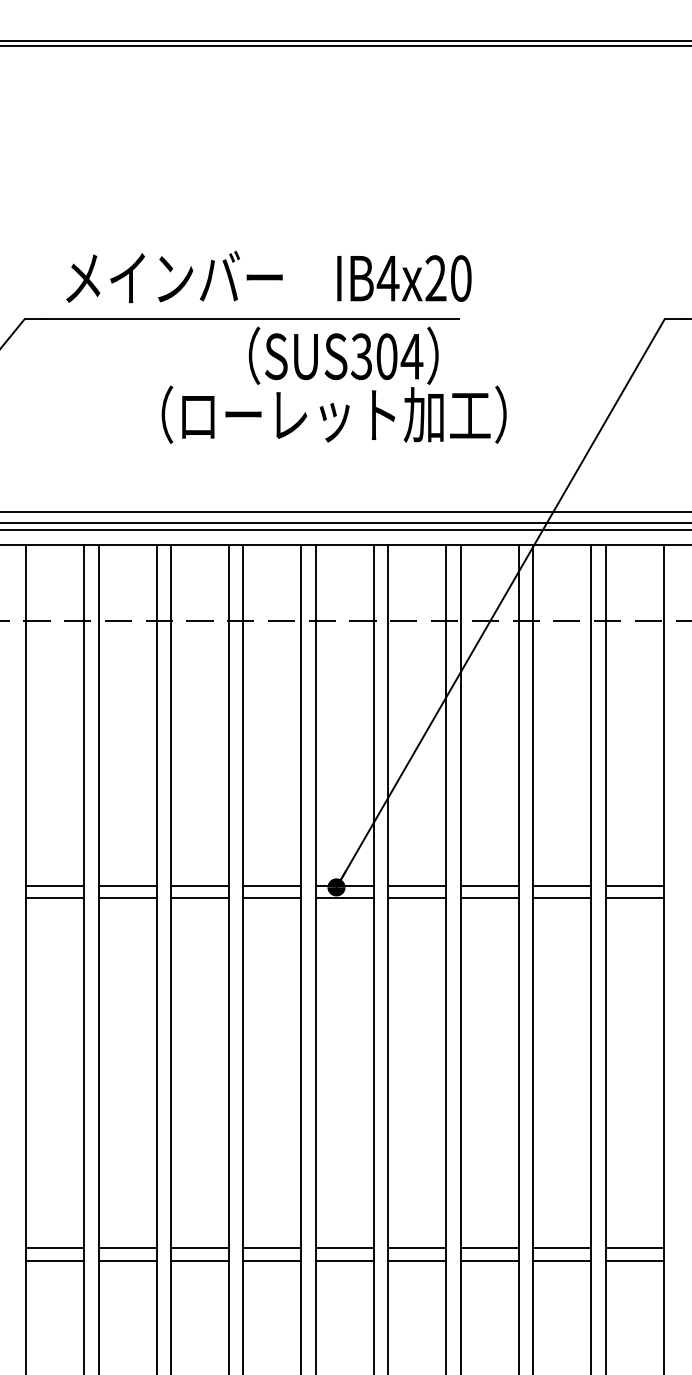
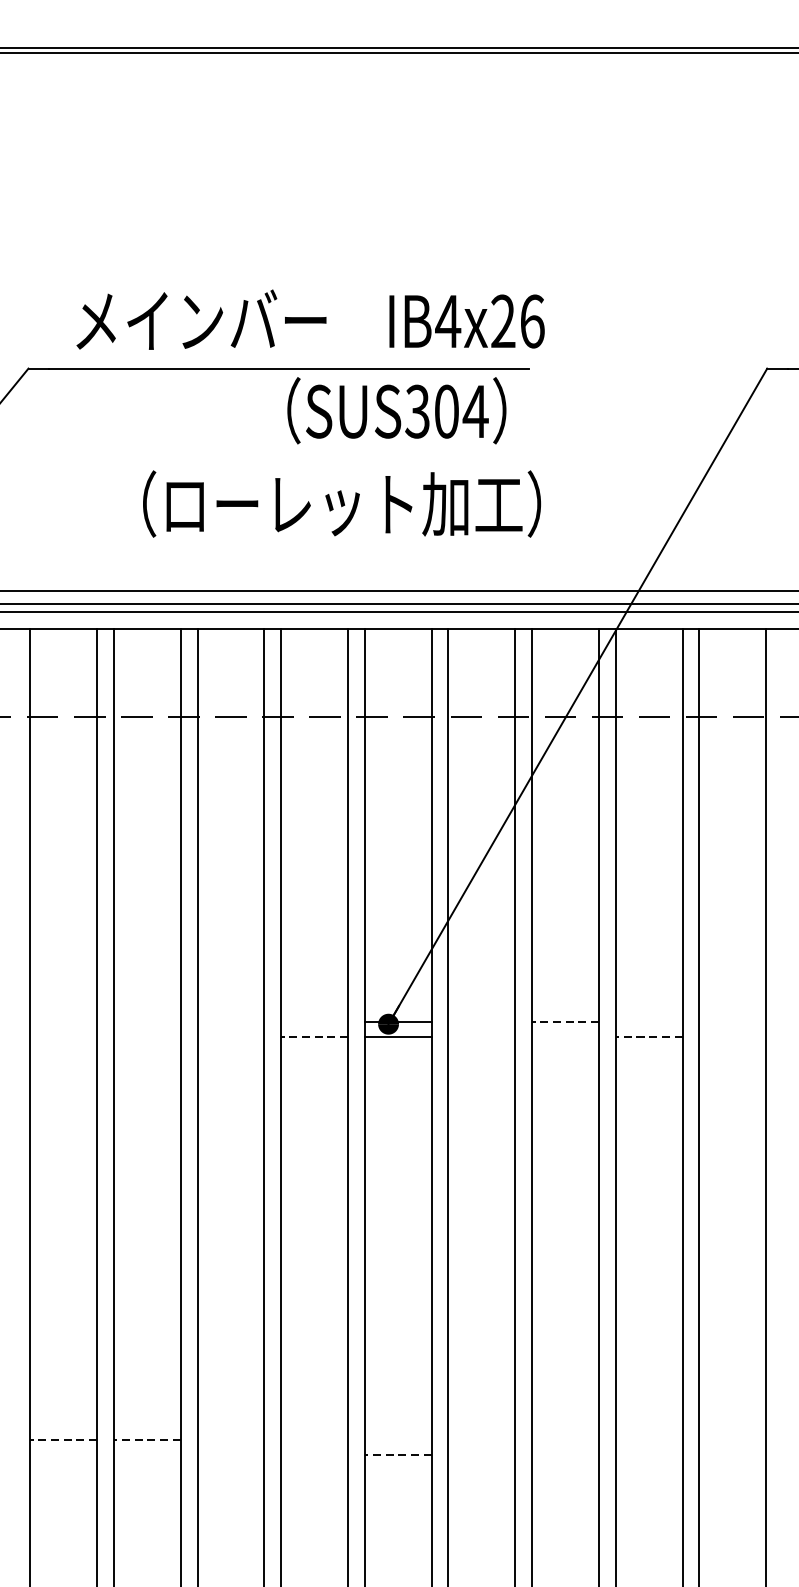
text: (461, 278) -> (532, 321), IB4x20 -> IB4x26
text: (333, 414) -> (341, 503), moved
line: (55, 885) -> (64, 1022), removed
line: (127, 885) -> (147, 1022), removed
line: (199, 885) -> (230, 1022), removed
line: (272, 885) -> (314, 1022), removed
line: (417, 885) -> (482, 1022), removed
line: (489, 885) -> (565, 1022), solid -> dashed
line: (562, 885) -> (649, 1022), removed
line: (634, 885) -> (732, 1022), removed
line: (55, 898) -> (64, 1037), removed
line: (127, 898) -> (147, 1037), removed
line: (199, 898) -> (230, 1037), removed
line: (272, 898) -> (314, 1037), solid -> dashed
line: (417, 898) -> (482, 1037), removed
line: (489, 898) -> (565, 1037), removed
line: (562, 898) -> (649, 1037), solid -> dashed
line: (634, 898) -> (732, 1037), removed
line: (55, 1247) -> (64, 1439), solid -> dashed
line: (127, 1247) -> (147, 1439), solid -> dashed
line: (199, 1247) -> (230, 1439), removed
line: (272, 1247) -> (314, 1439), removed
line: (344, 1247) -> (397, 1439), removed
line: (417, 1247) -> (482, 1439), removed
line: (489, 1247) -> (565, 1439), removed
line: (562, 1247) -> (649, 1439), removed
line: (634, 1247) -> (732, 1439), removed
line: (55, 1260) -> (64, 1454), removed
line: (127, 1260) -> (147, 1454), removed
line: (199, 1260) -> (230, 1454), removed
line: (272, 1260) -> (314, 1454), removed
line: (344, 1260) -> (397, 1454), solid -> dashed
line: (417, 1260) -> (482, 1454), removed
line: (489, 1260) -> (565, 1454), removed
line: (562, 1260) -> (649, 1454), removed
line: (634, 1260) -> (732, 1454), removed

